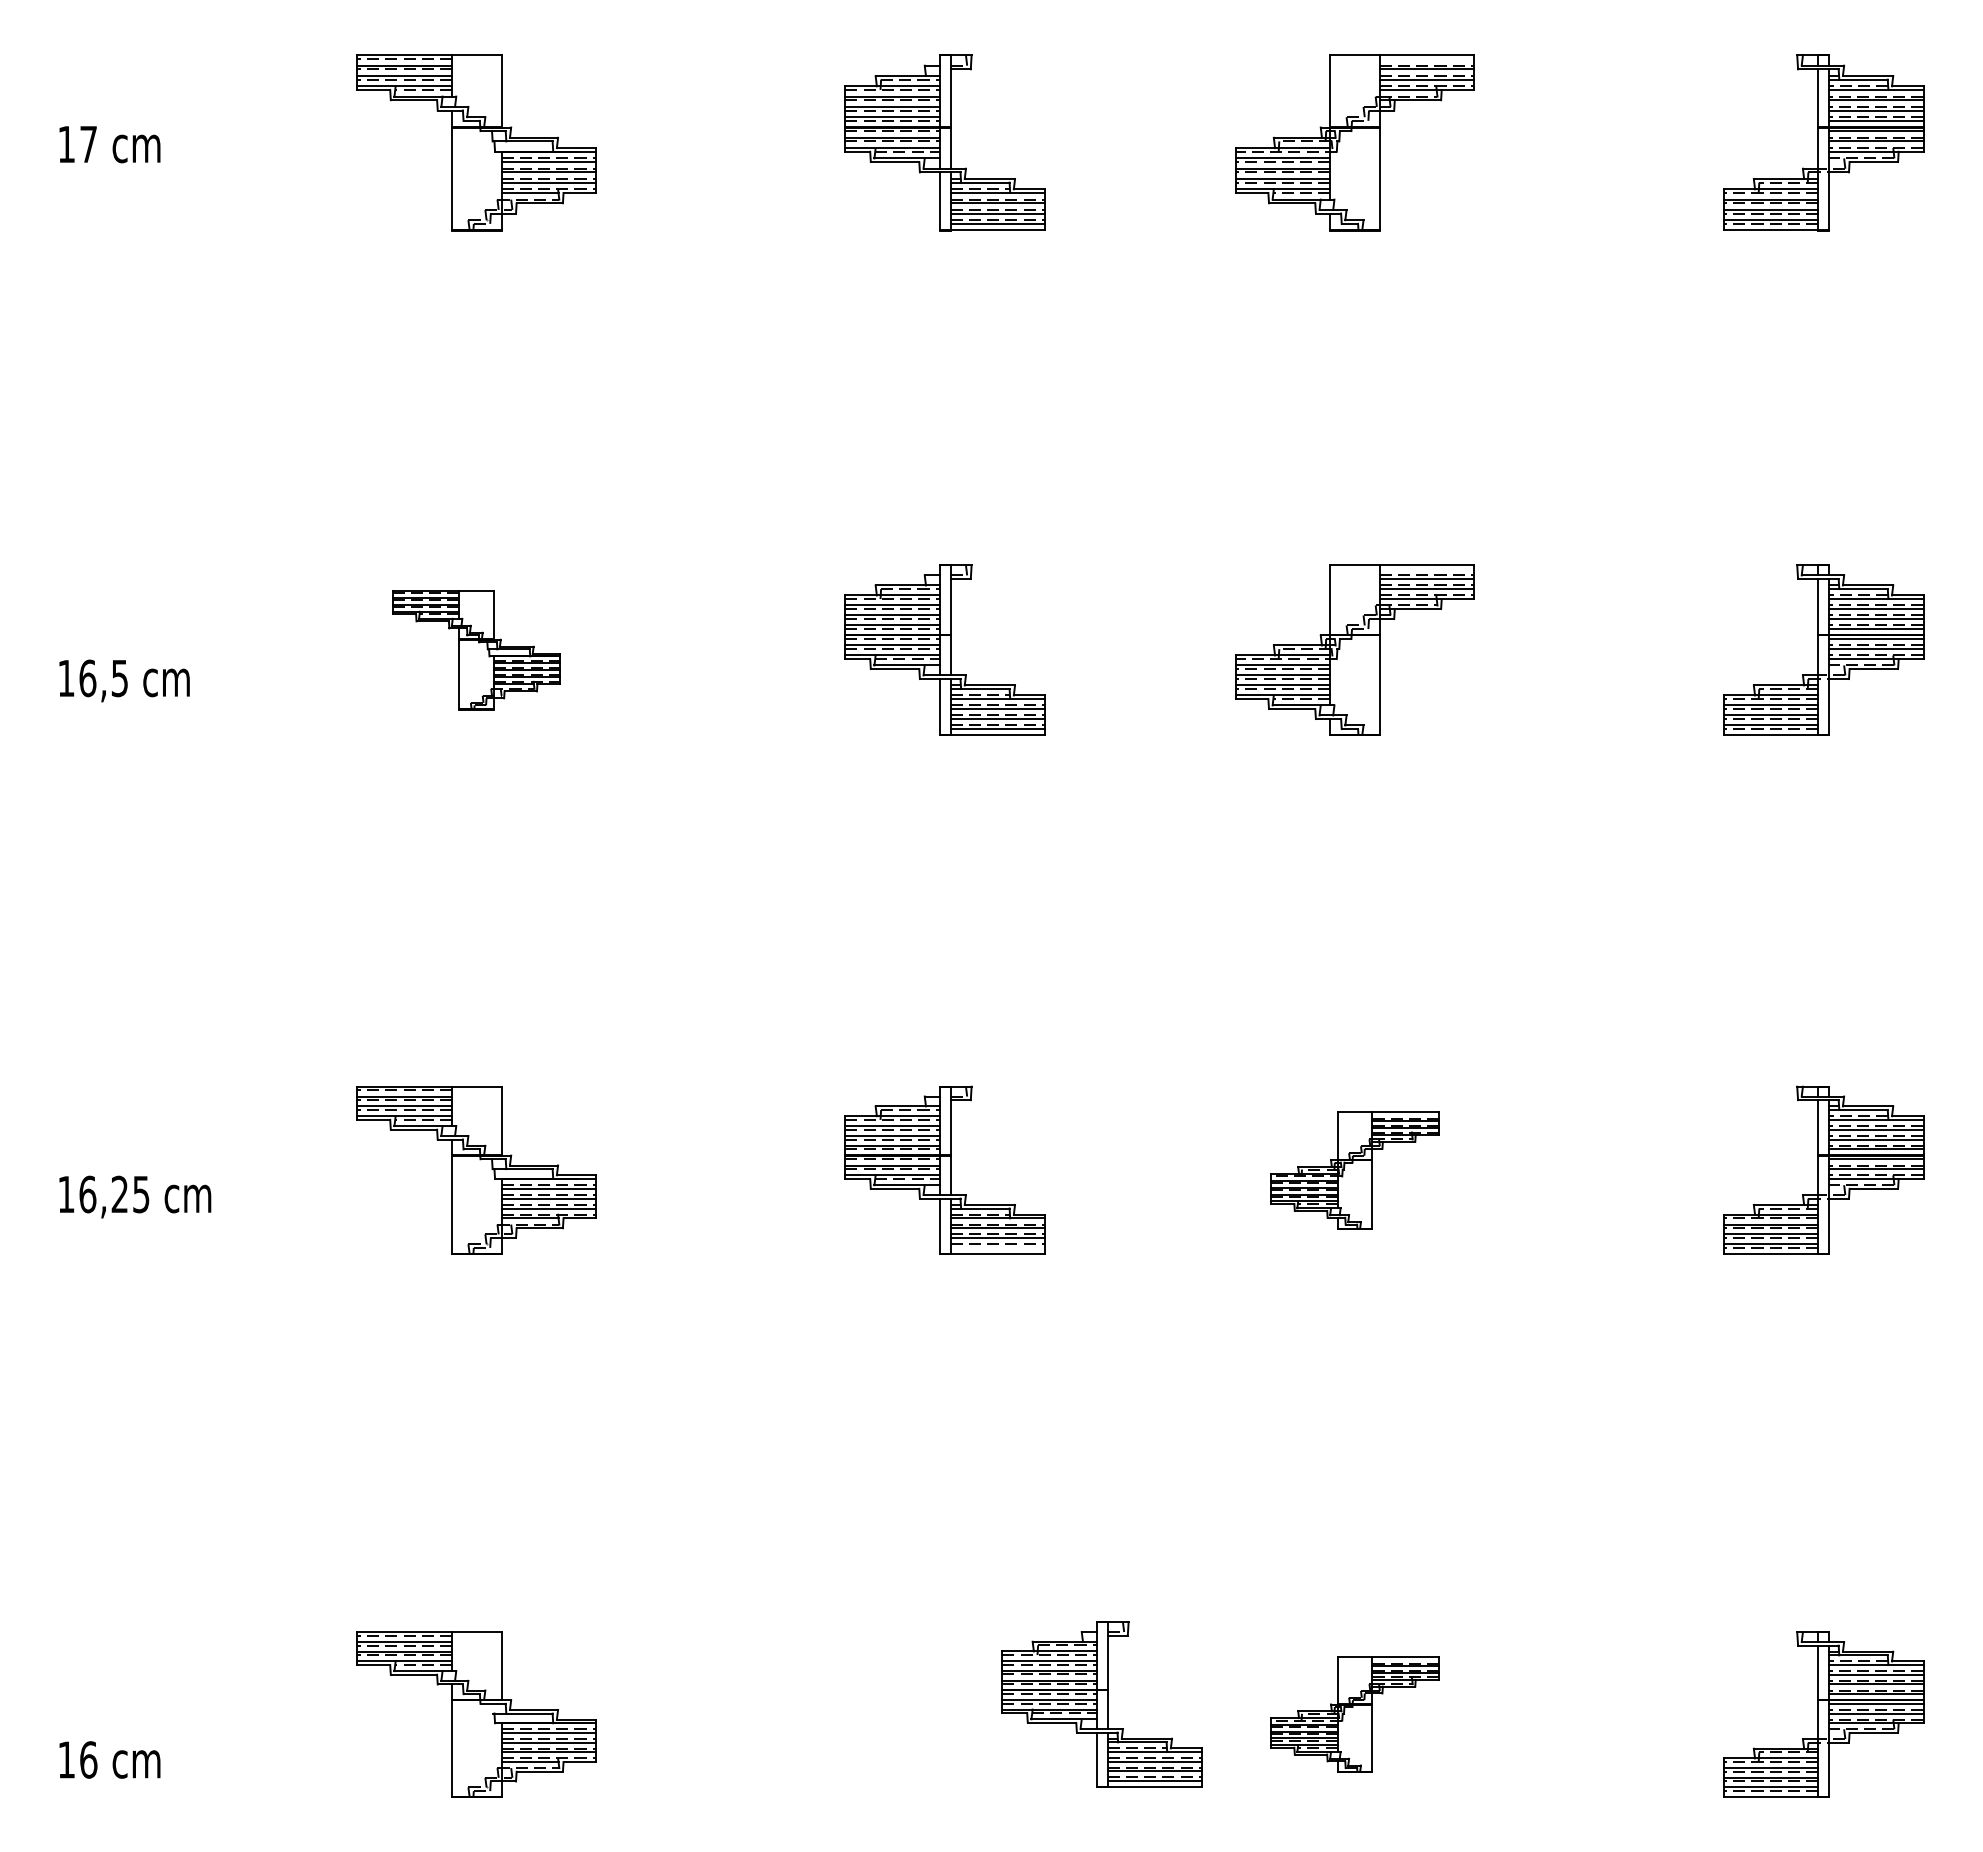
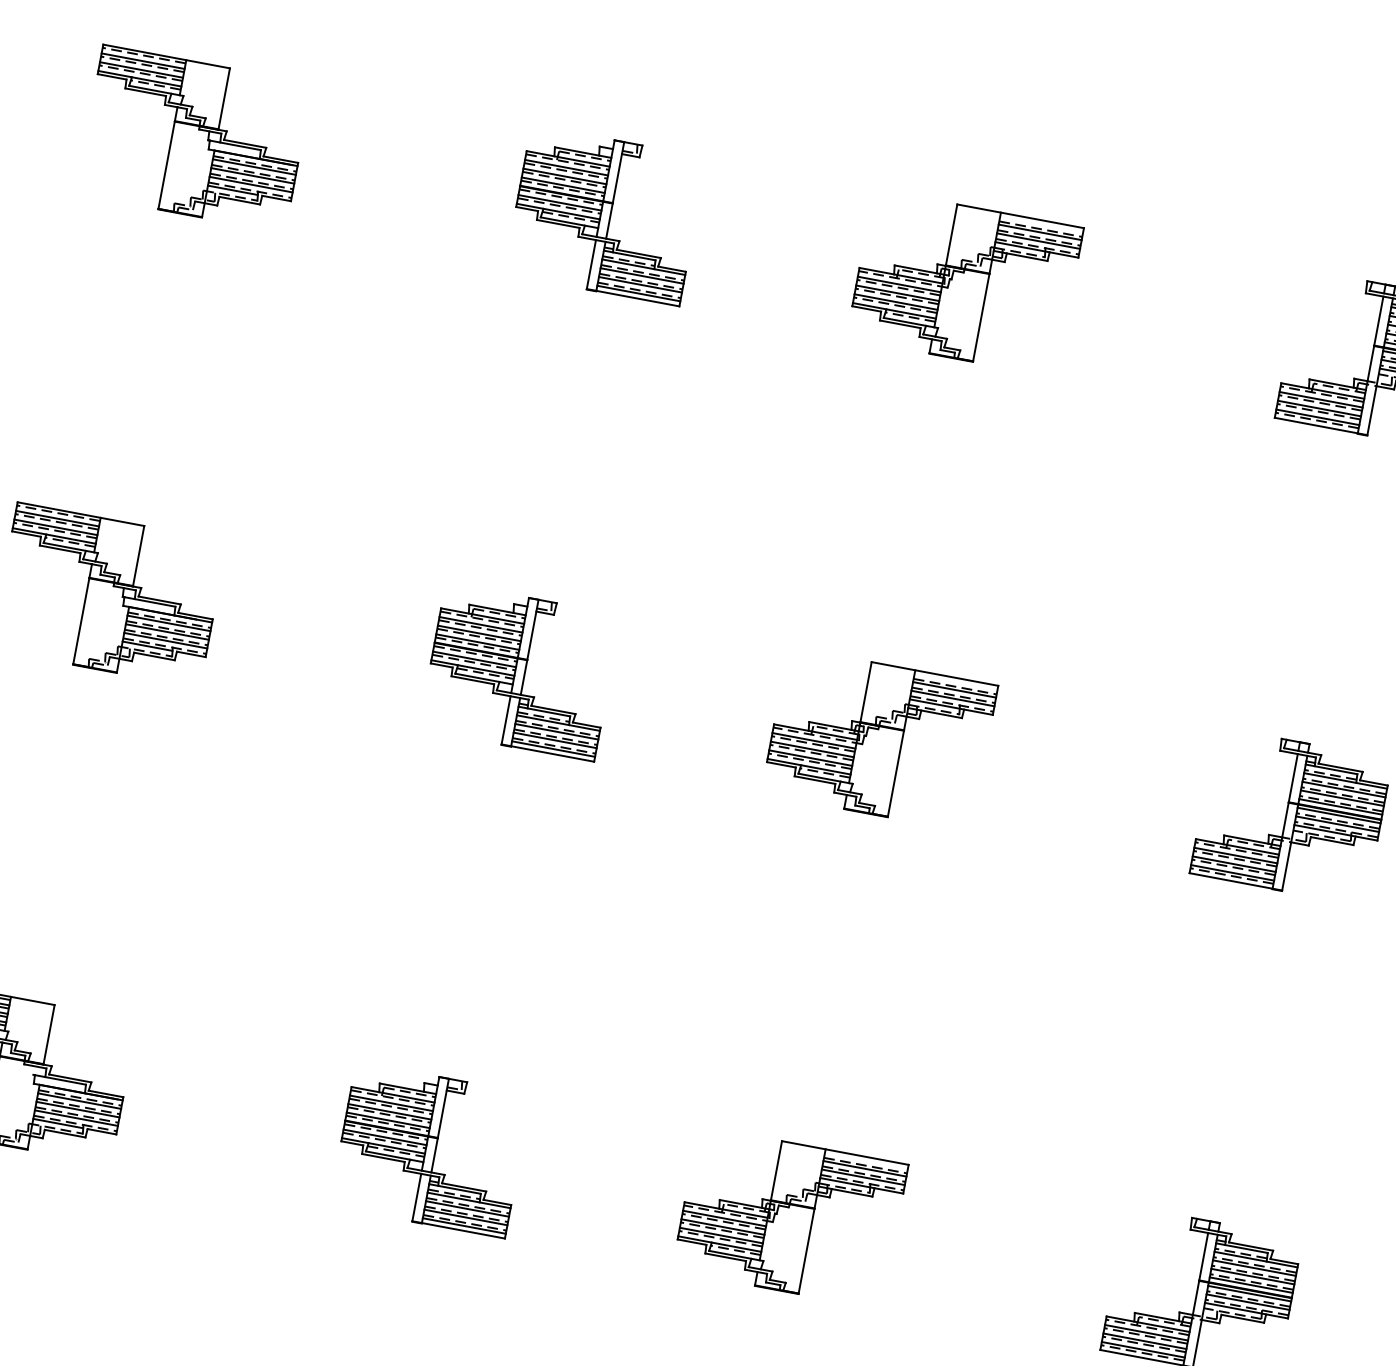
part: (476, 649) -> (193, 137), size x1.43
part: (1354, 1170) -> (879, 739), size x1.43
line: (997, 1247) -> (553, 748), added
part: (1101, 1704) -> (429, 1149), moved
part: (1354, 1714) -> (789, 1217), size x1.43

